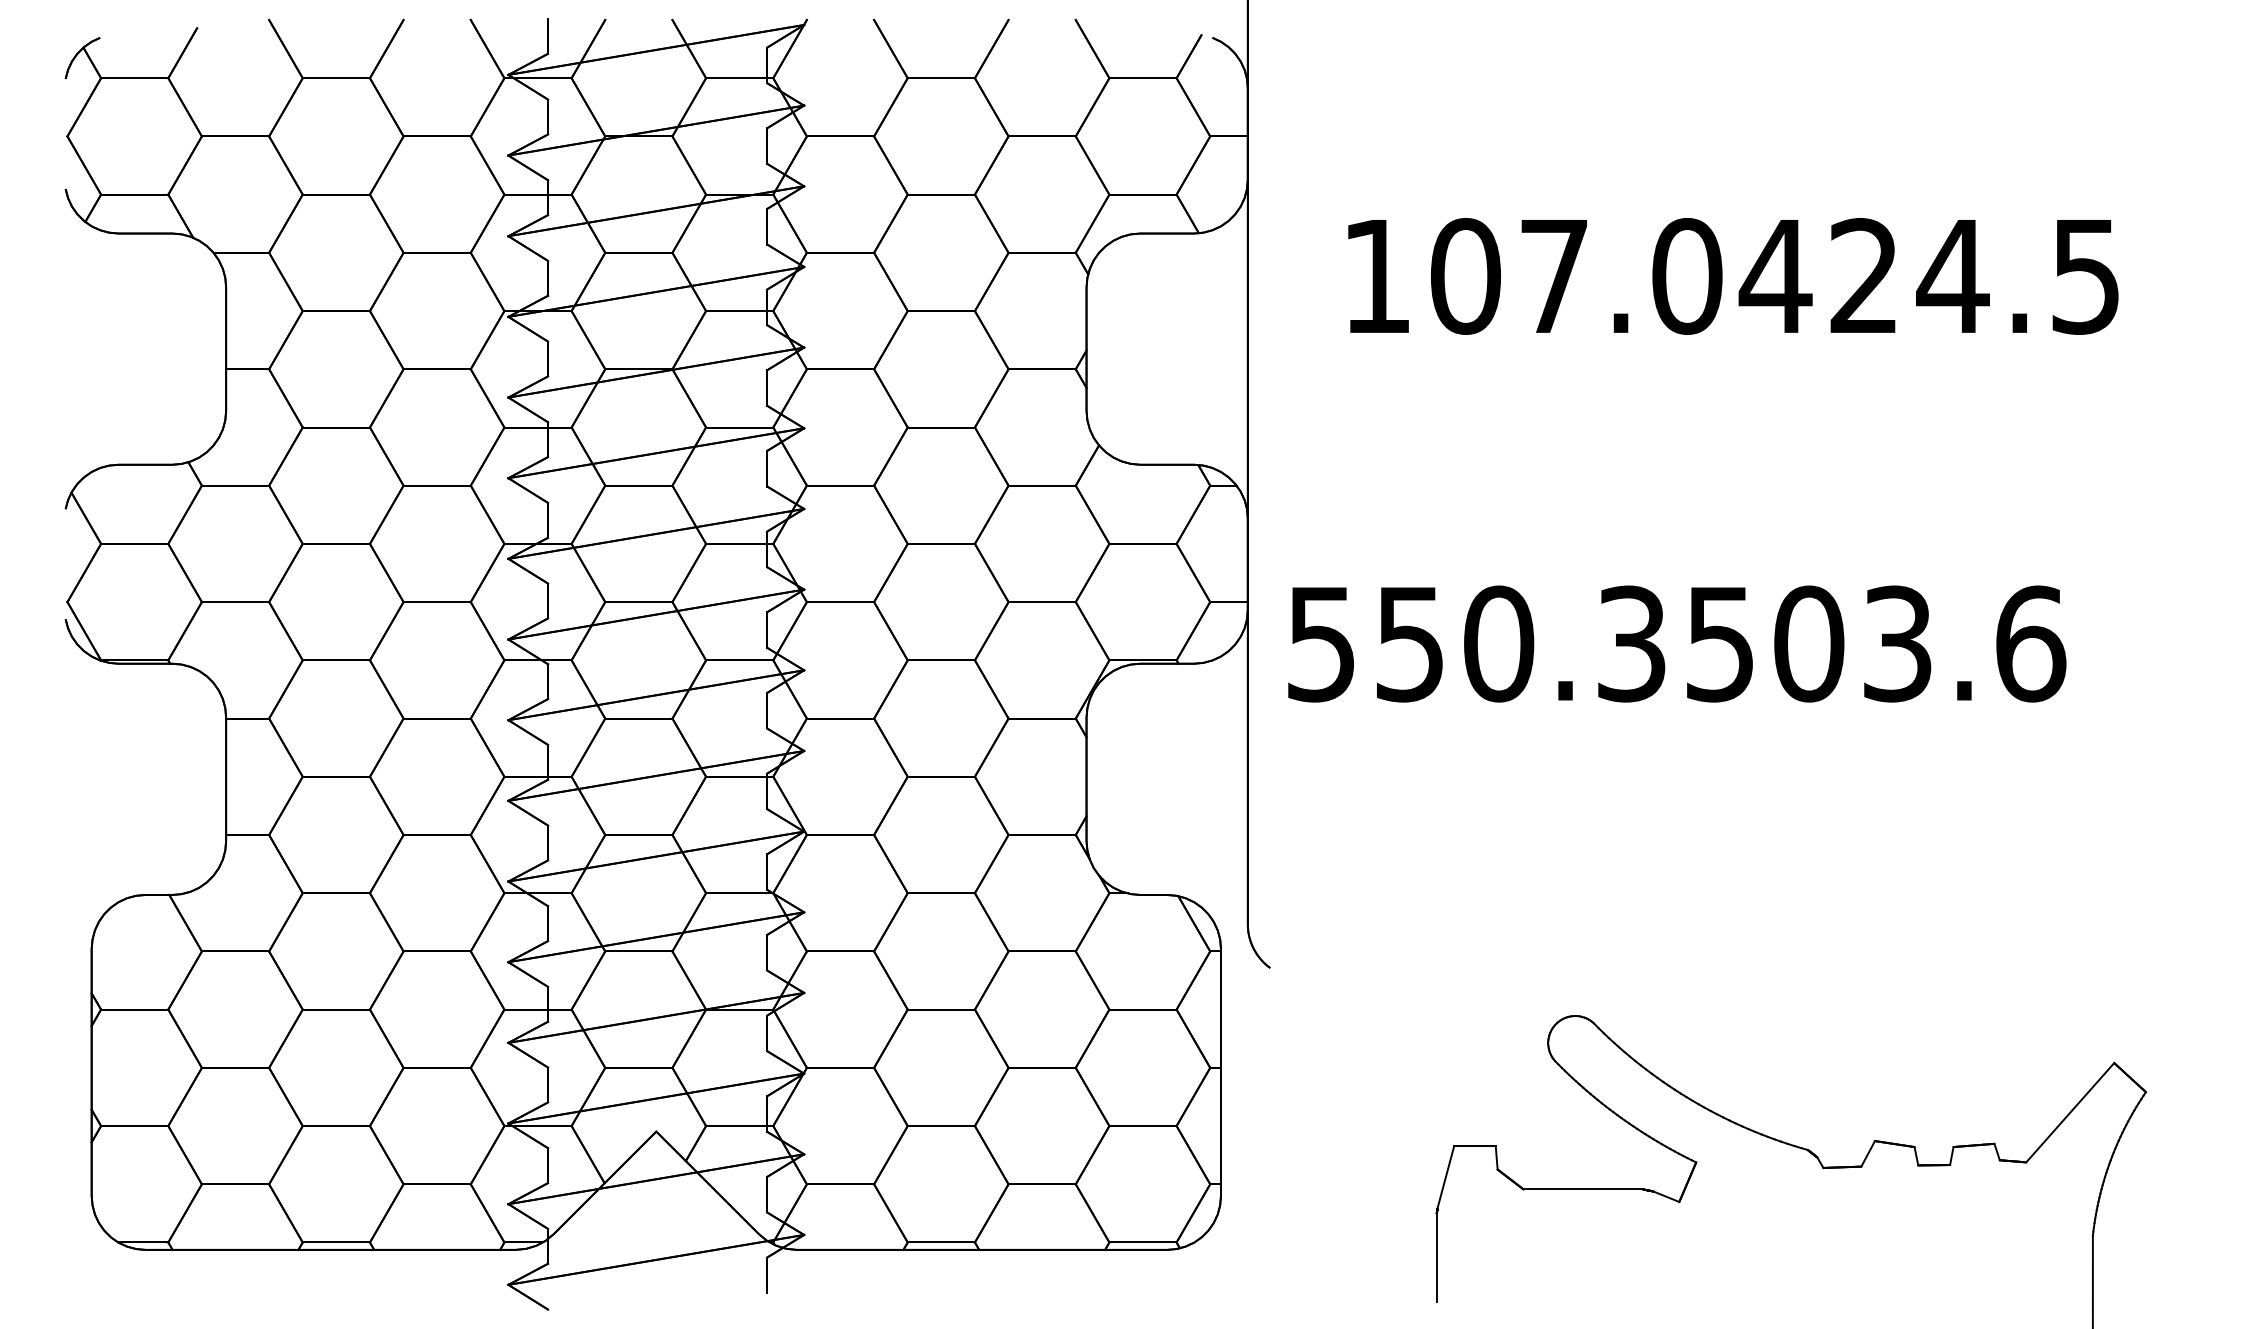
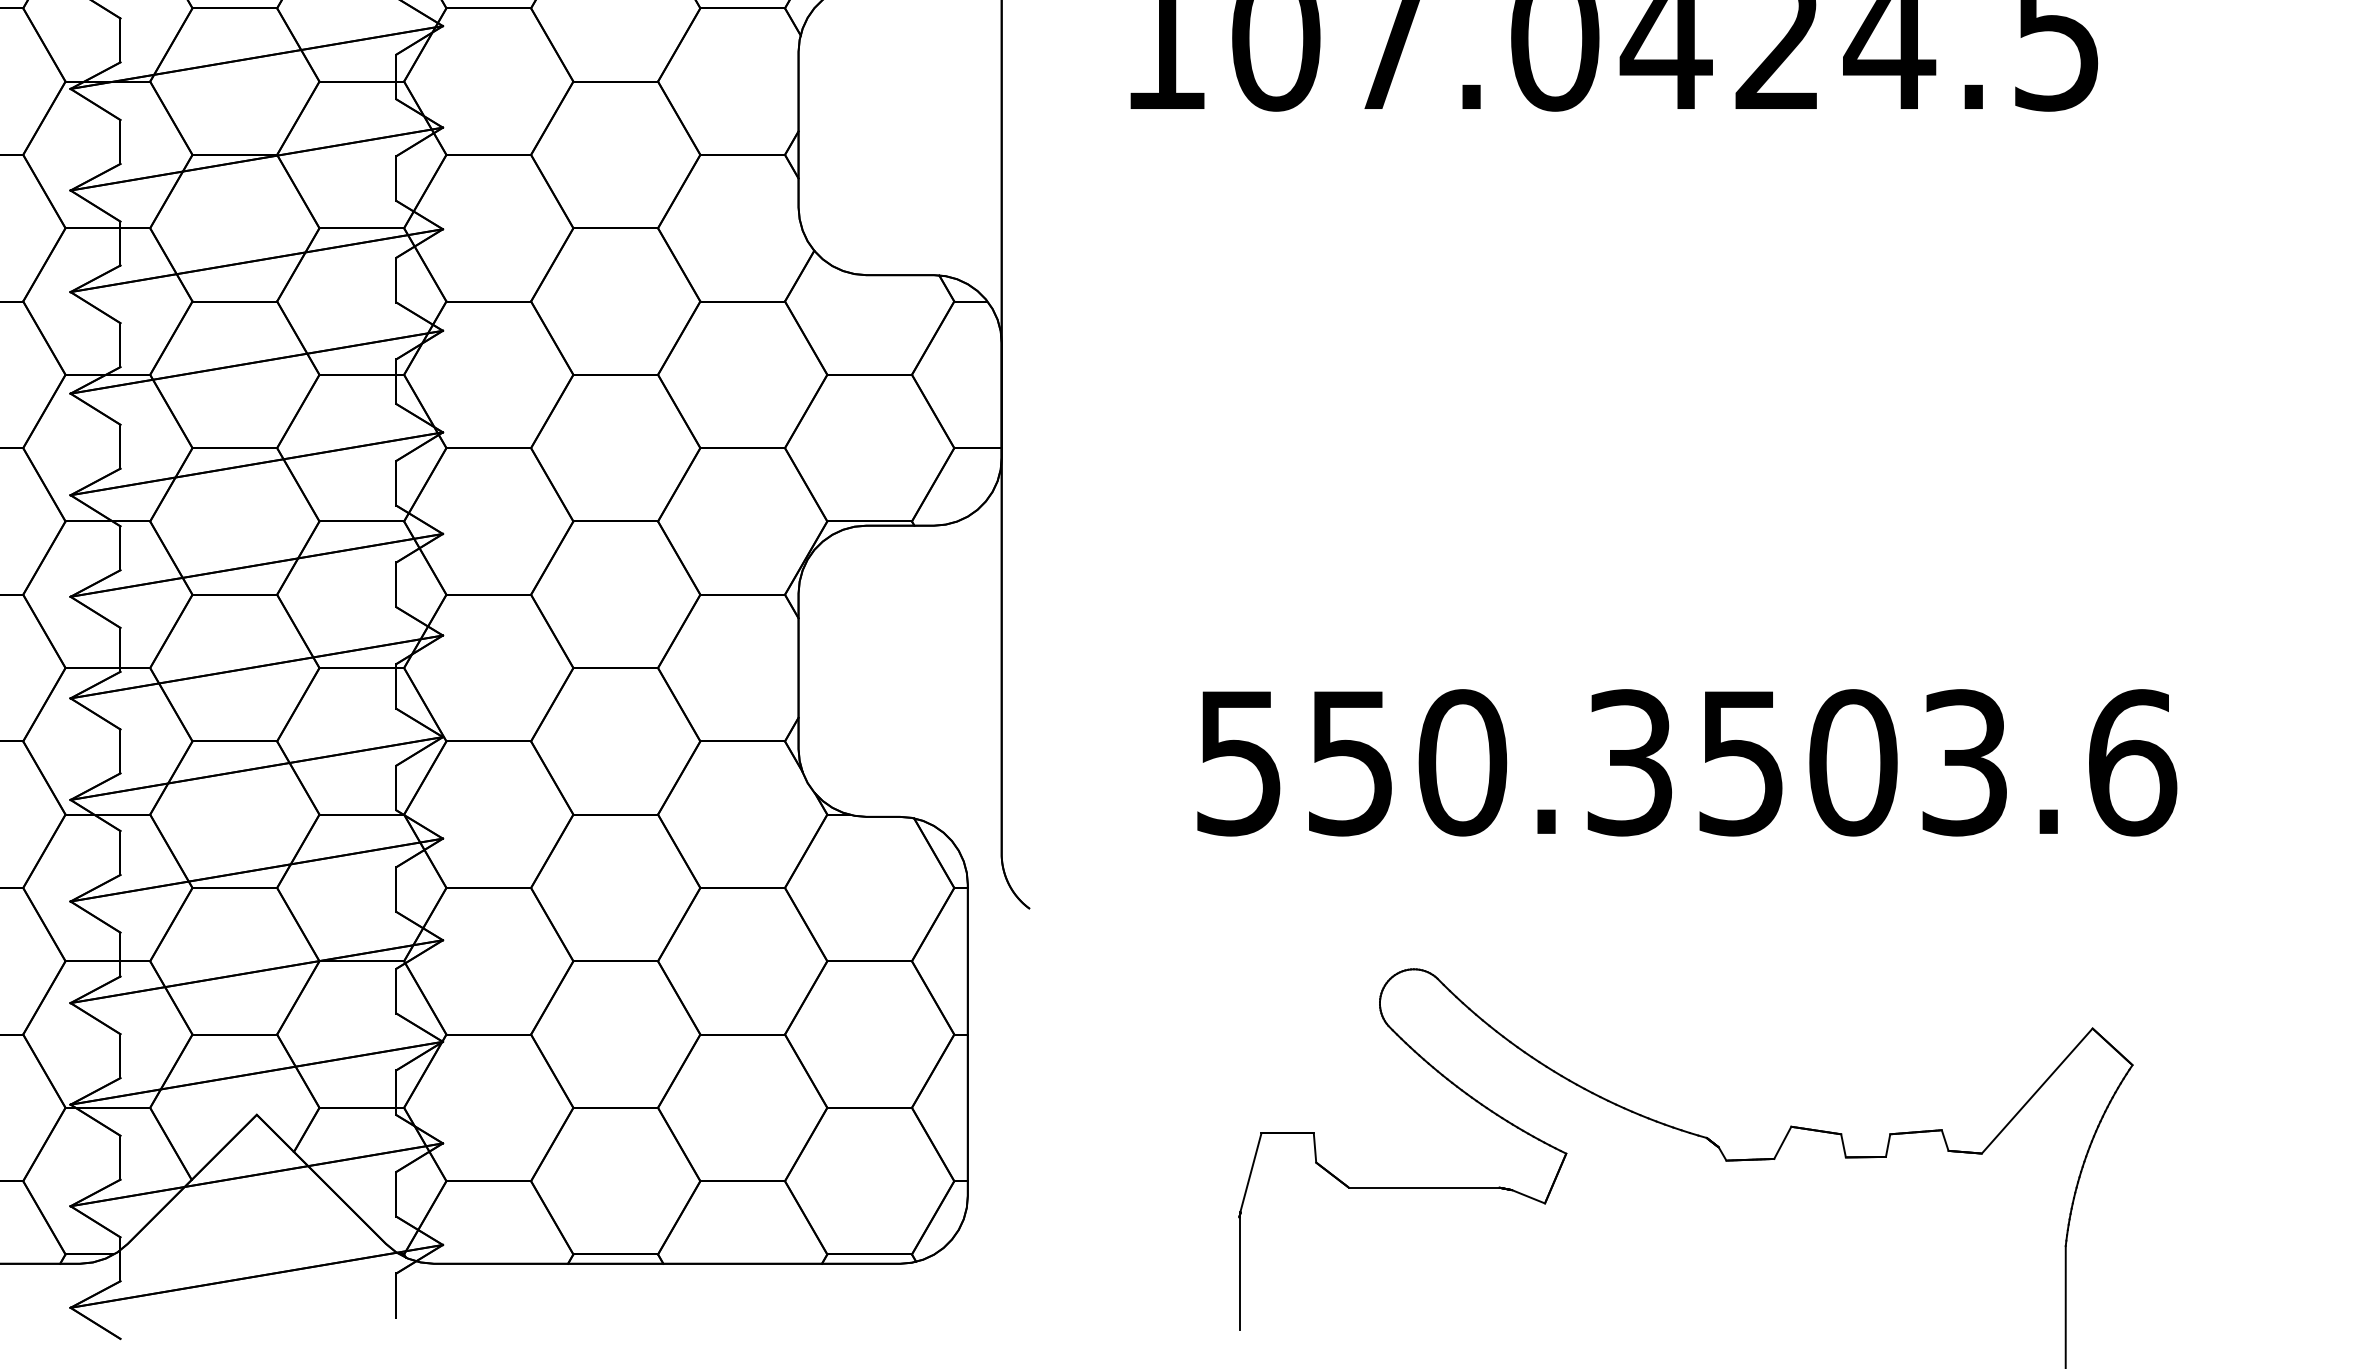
text: (1677, 643) -> (1687, 762), moved

